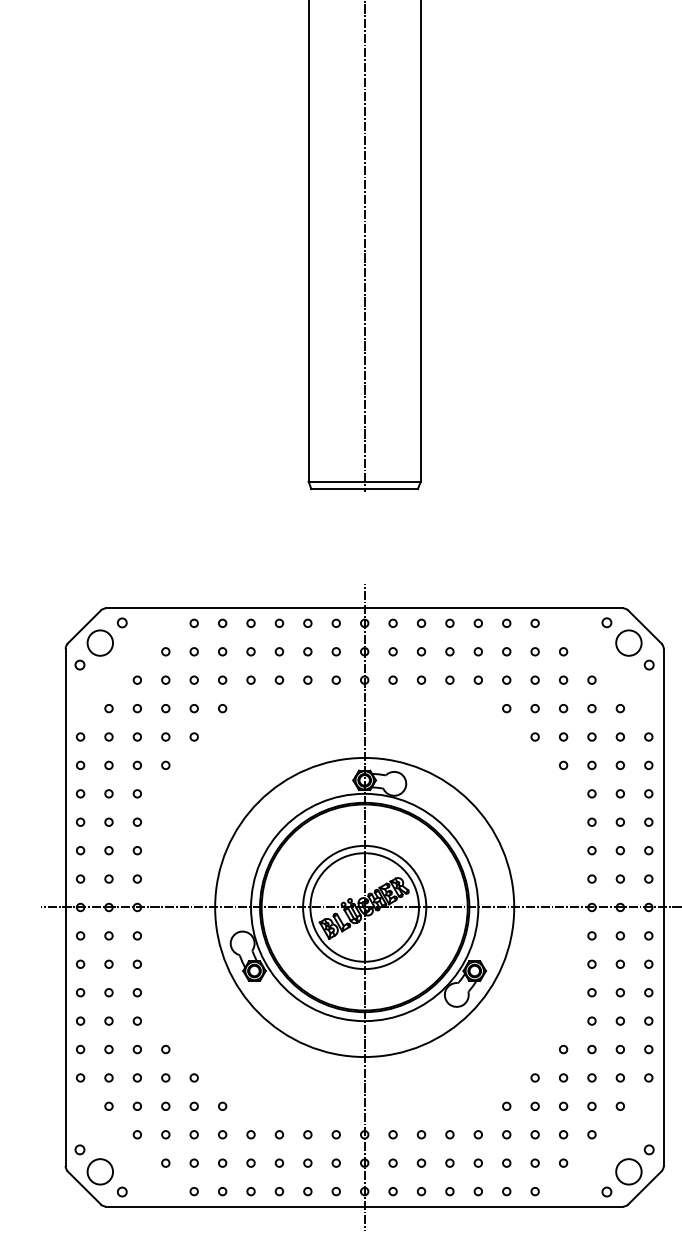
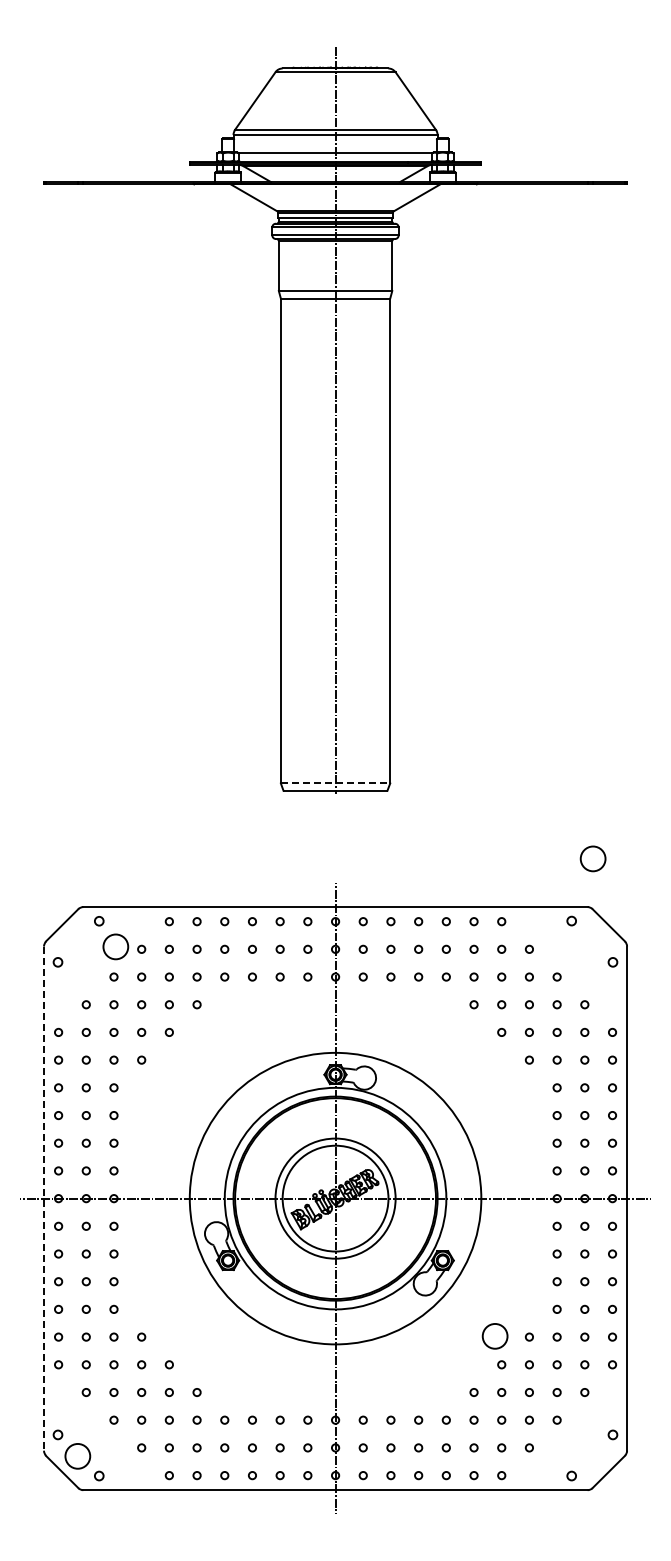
line: (364, 481) -> (335, 783), solid -> dashed
circle: (99, 642) -> (115, 946), moved
circle: (628, 642) -> (592, 858), moved
line: (66, 908) -> (44, 1199), solid -> dashed
circle: (628, 1172) -> (494, 1336), moved

